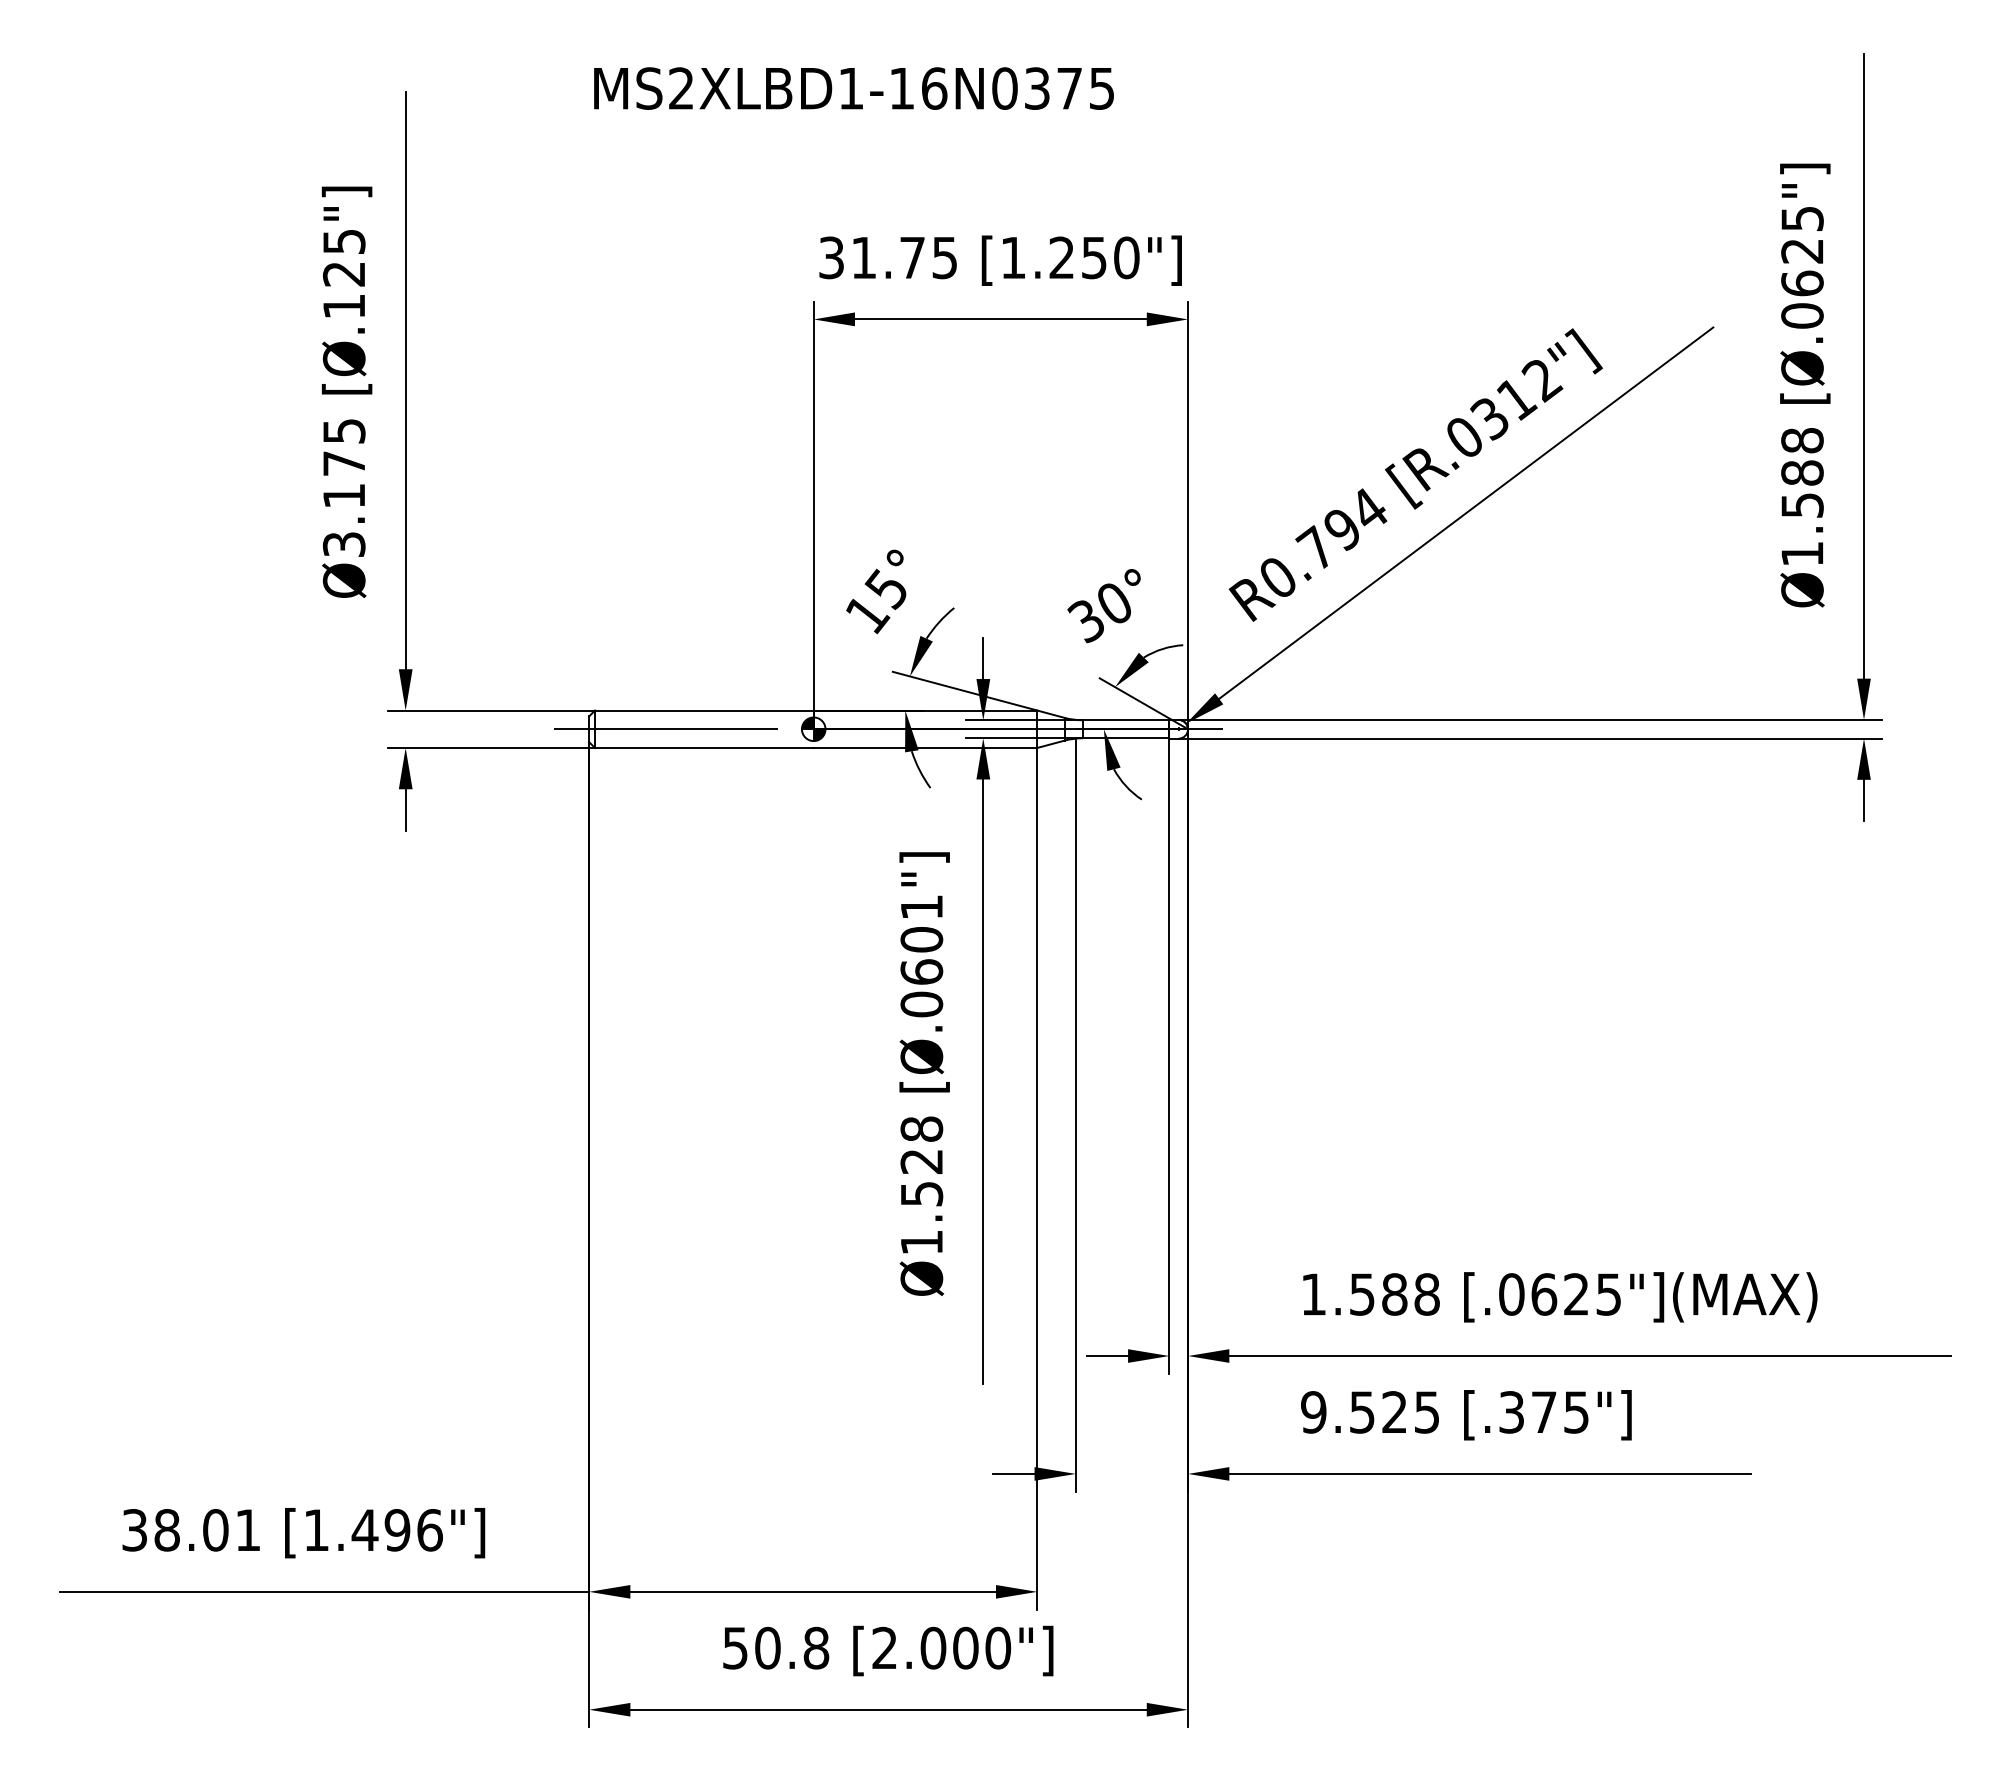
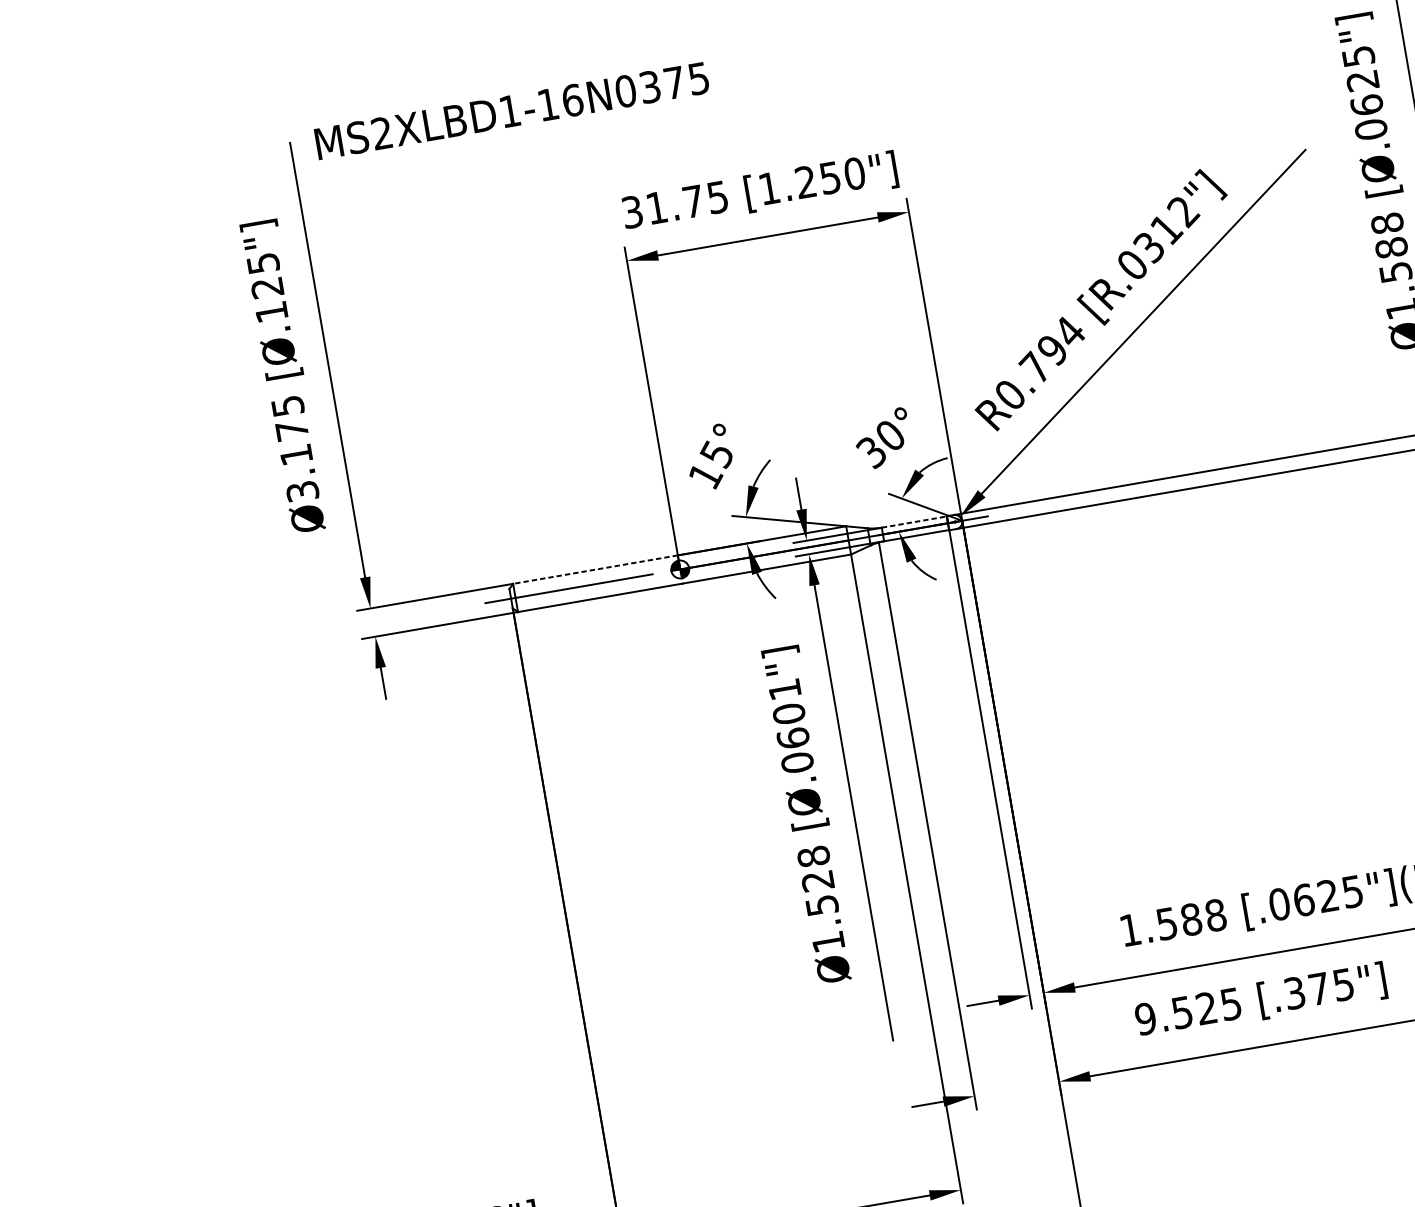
text: (853, 88) -> (511, 110), moved
line: (703, 710) -> (594, 569), solid -> dashed
line: (1126, 720) -> (914, 522), solid -> dashed

